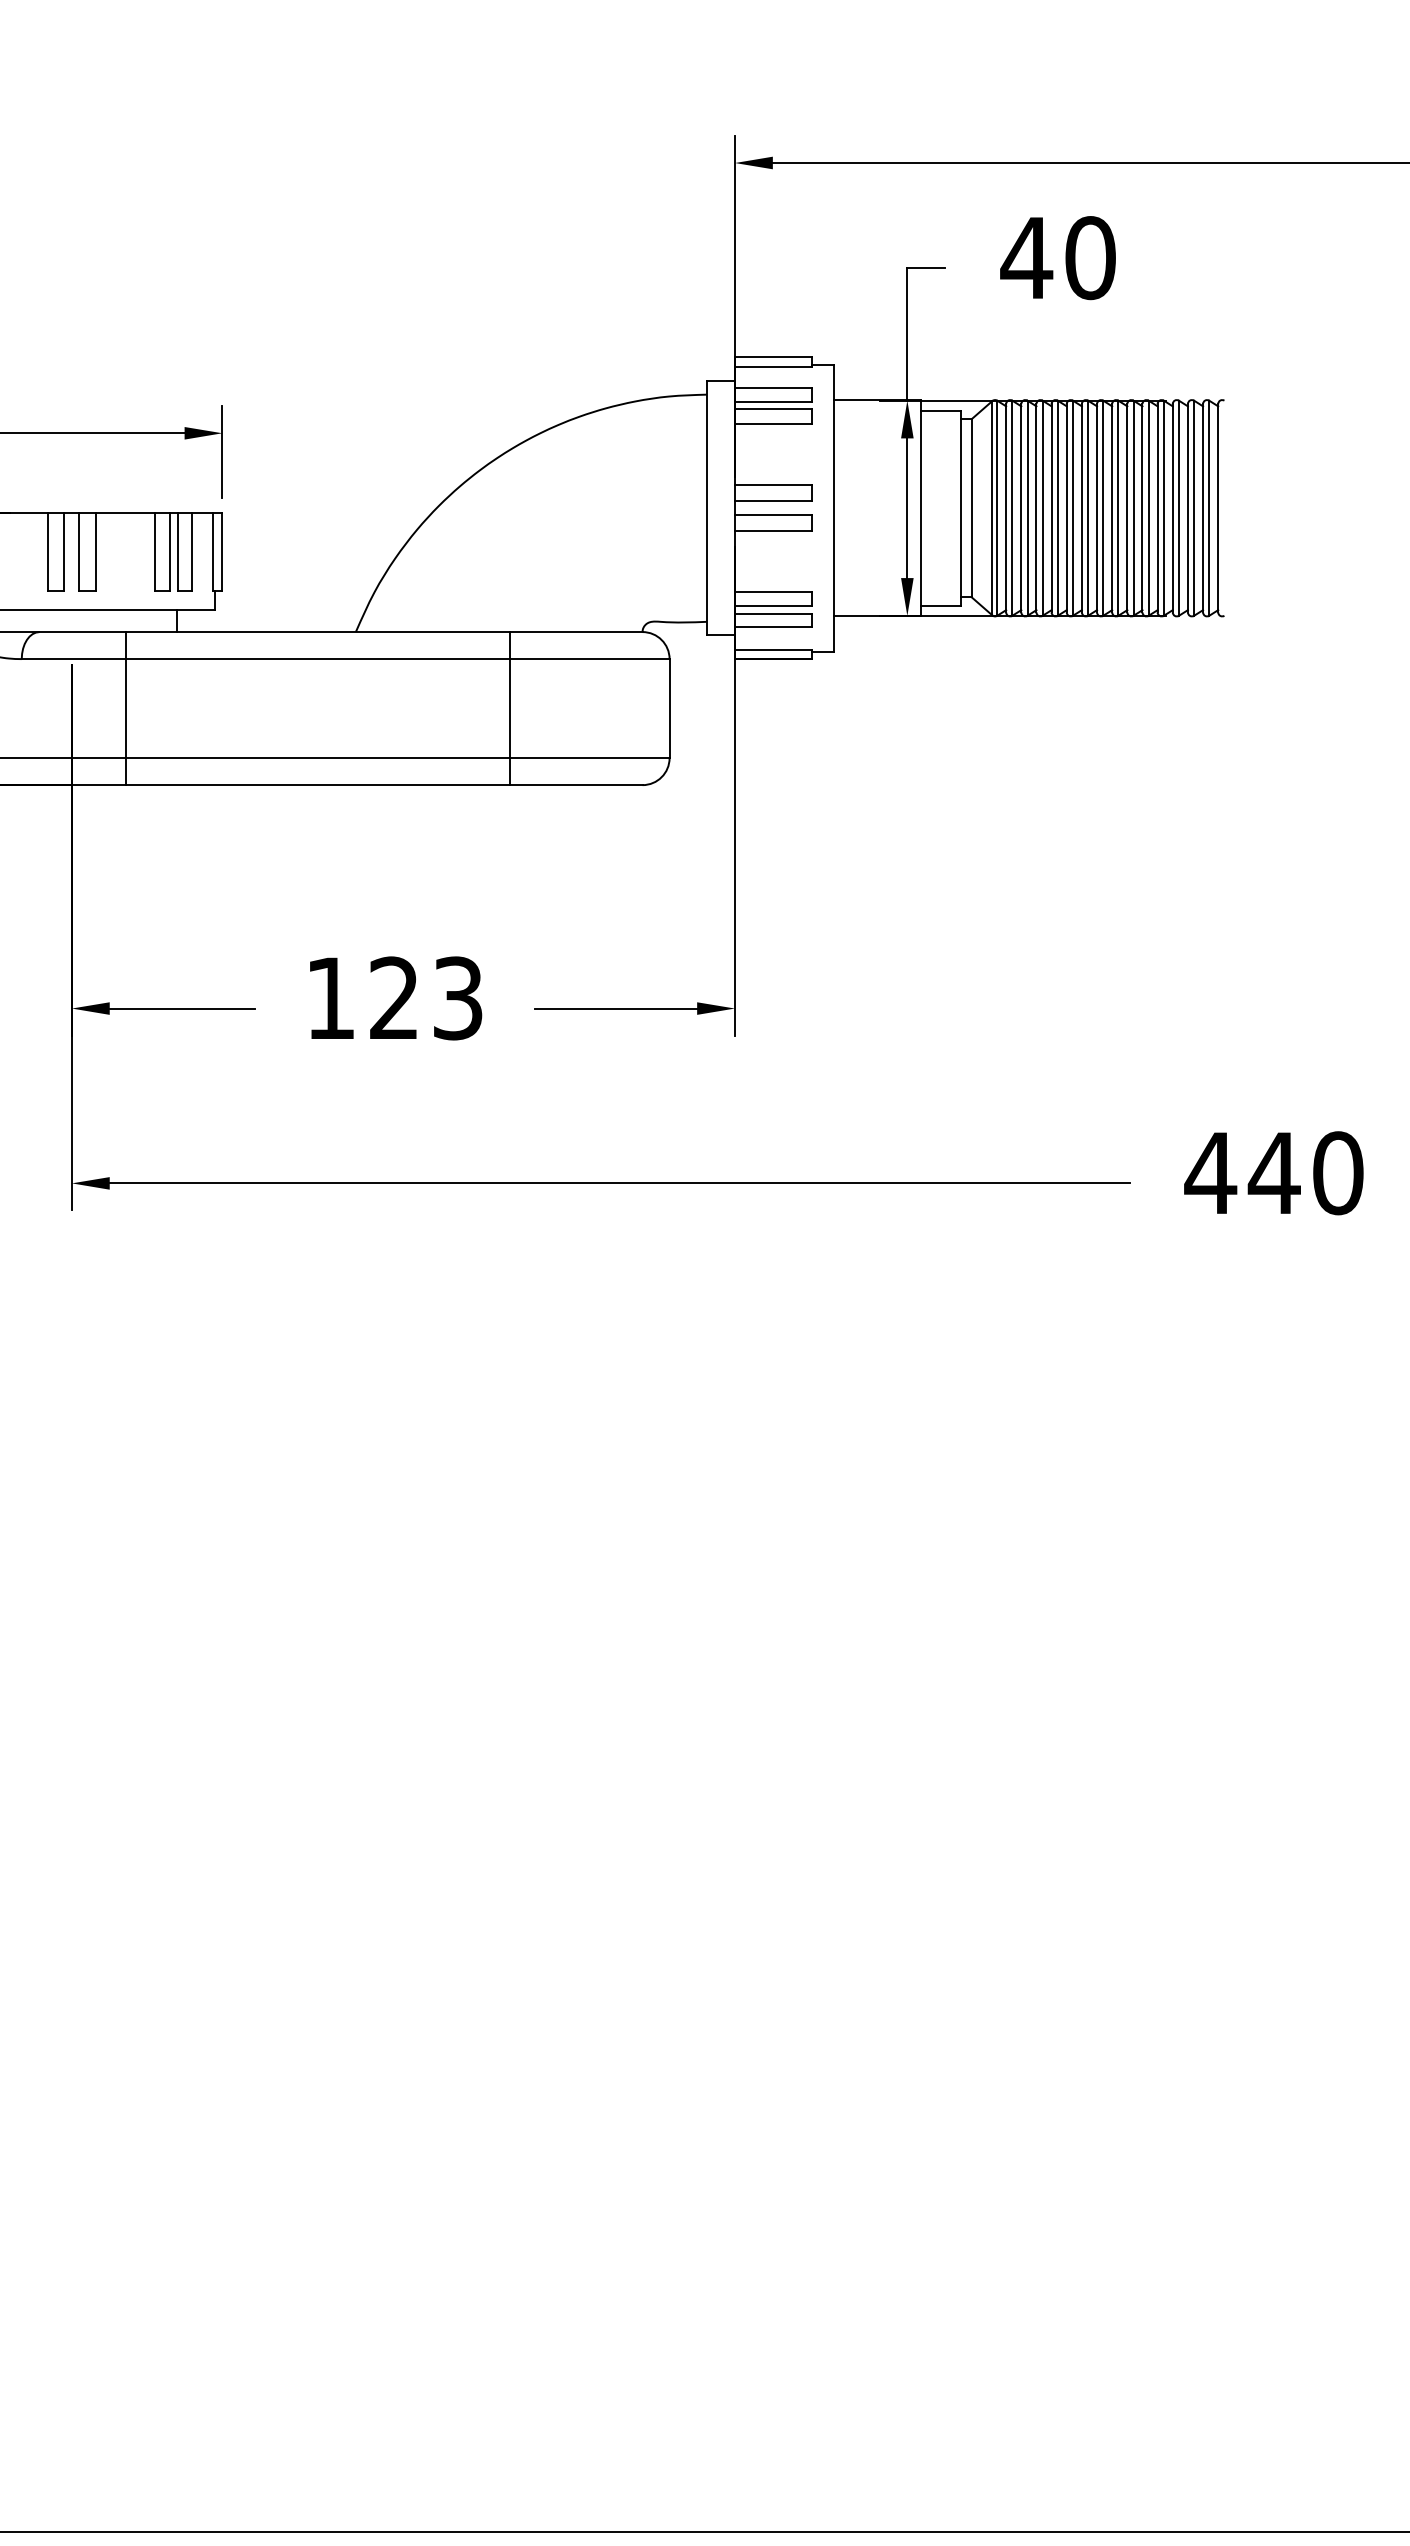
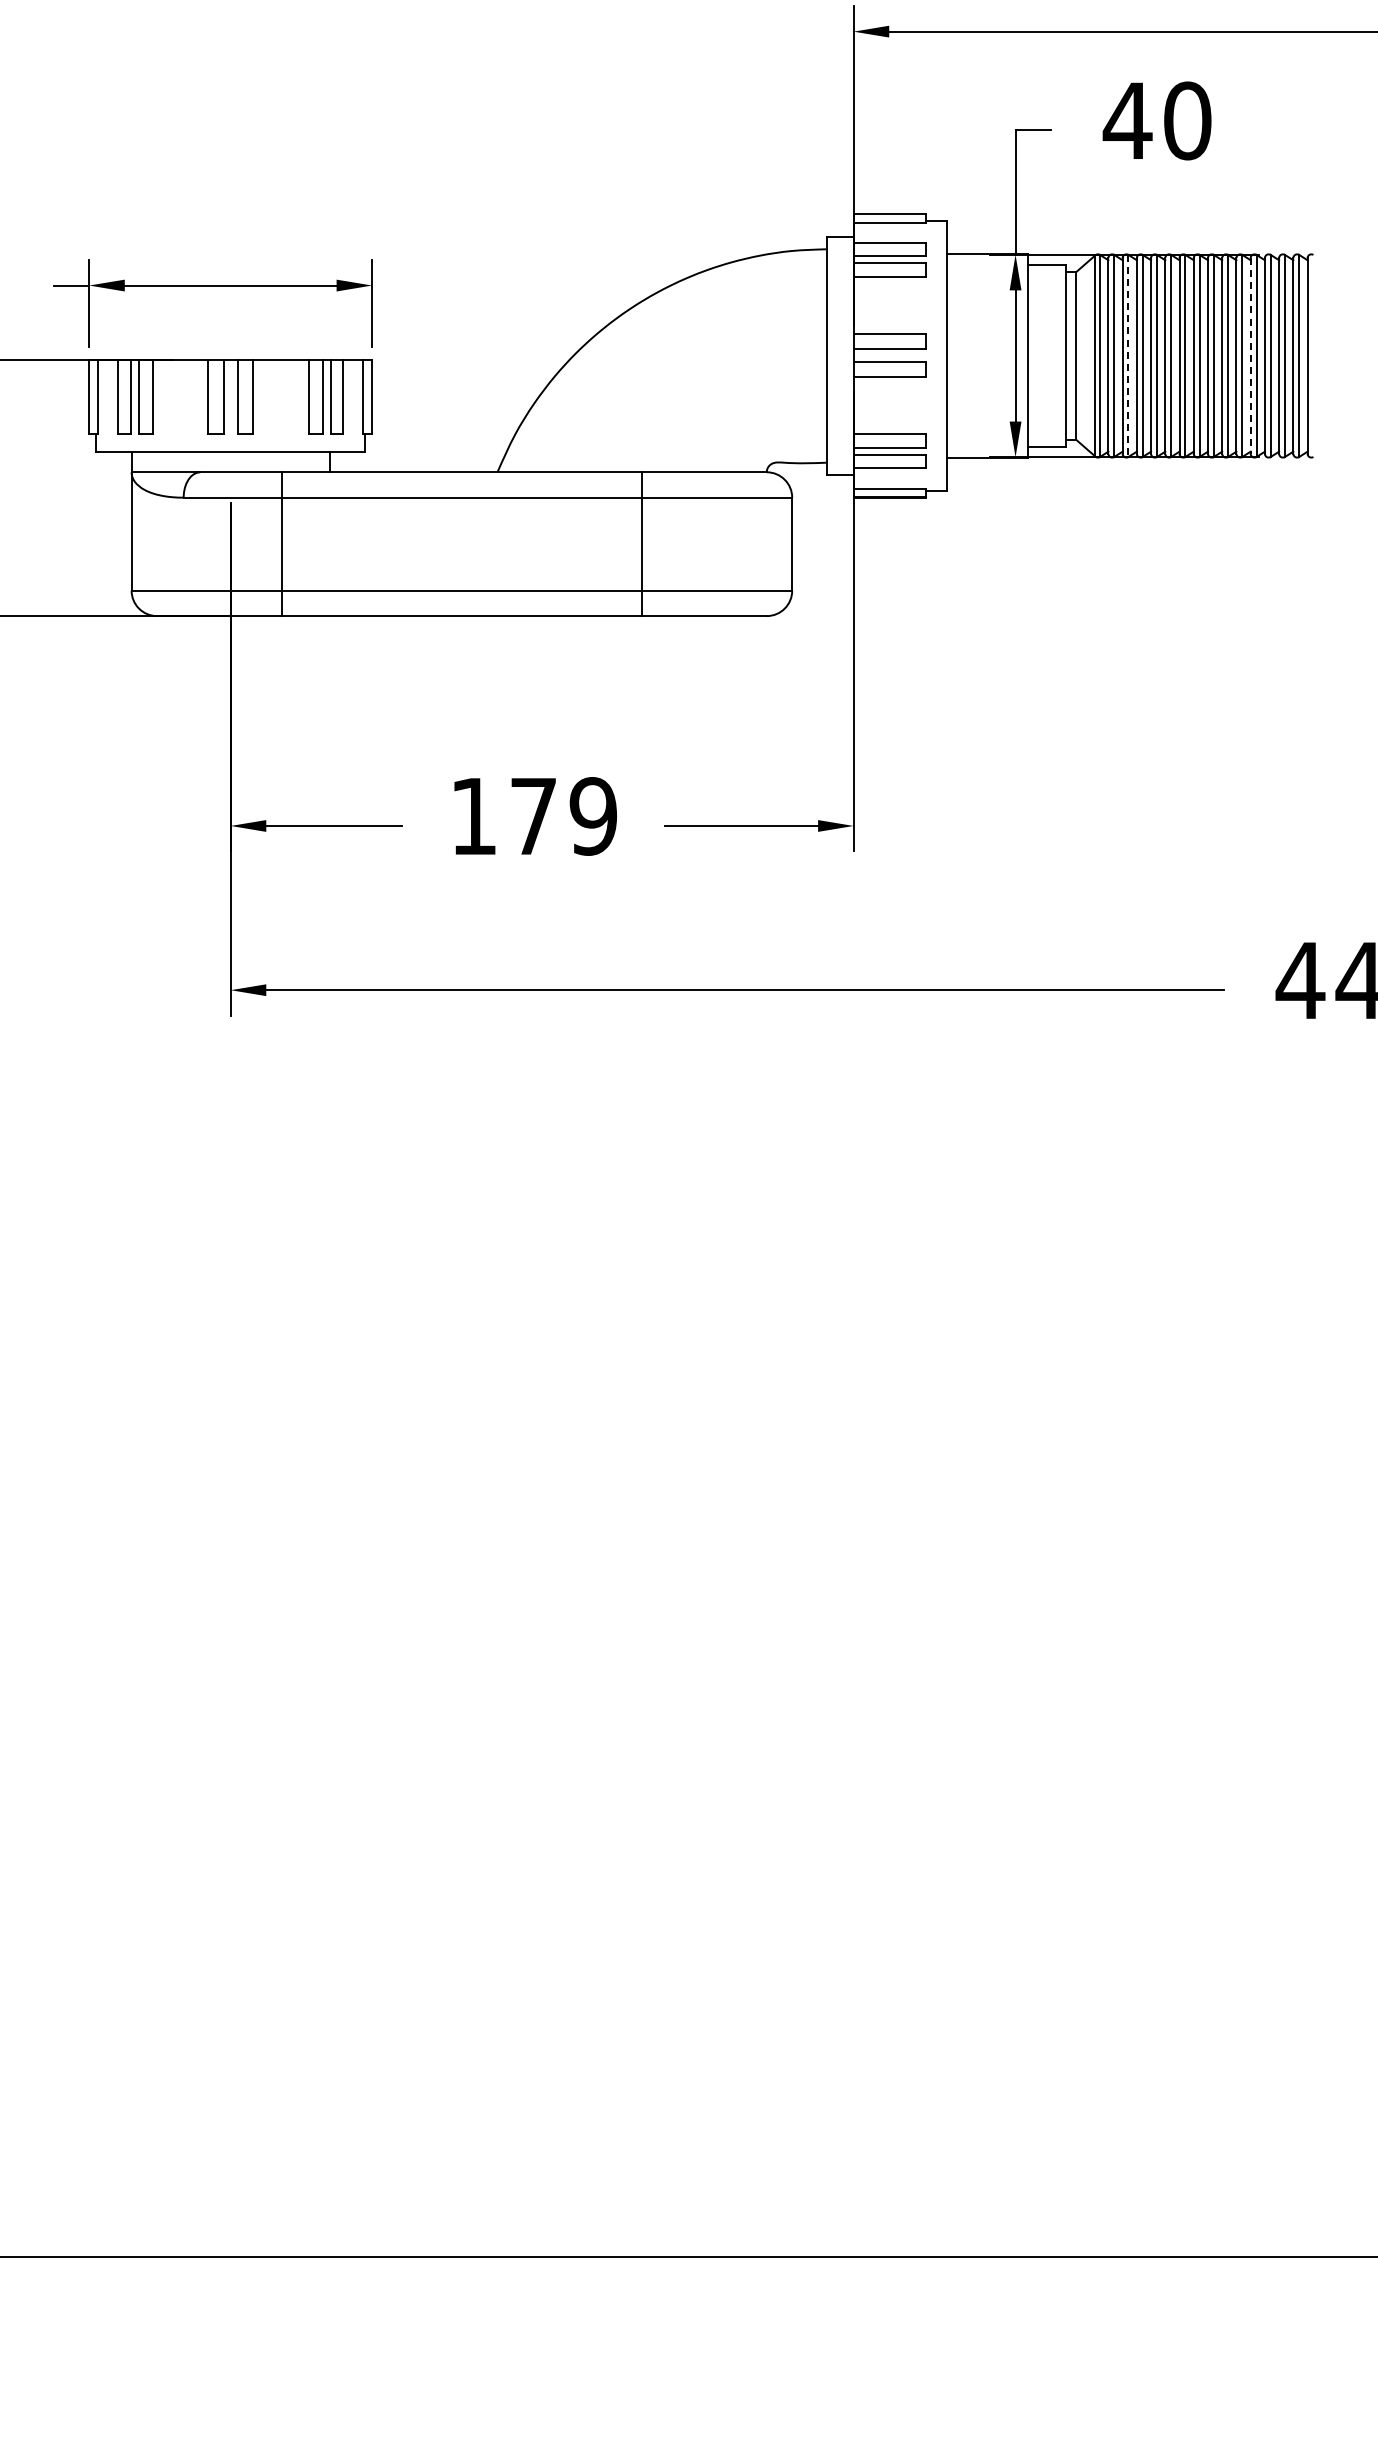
line: (1157, 507) -> (1250, 355), solid -> dashed
line: (1027, 508) -> (1128, 356), solid -> dashed
text: (426, 998) -> (563, 816), 123 -> 179

